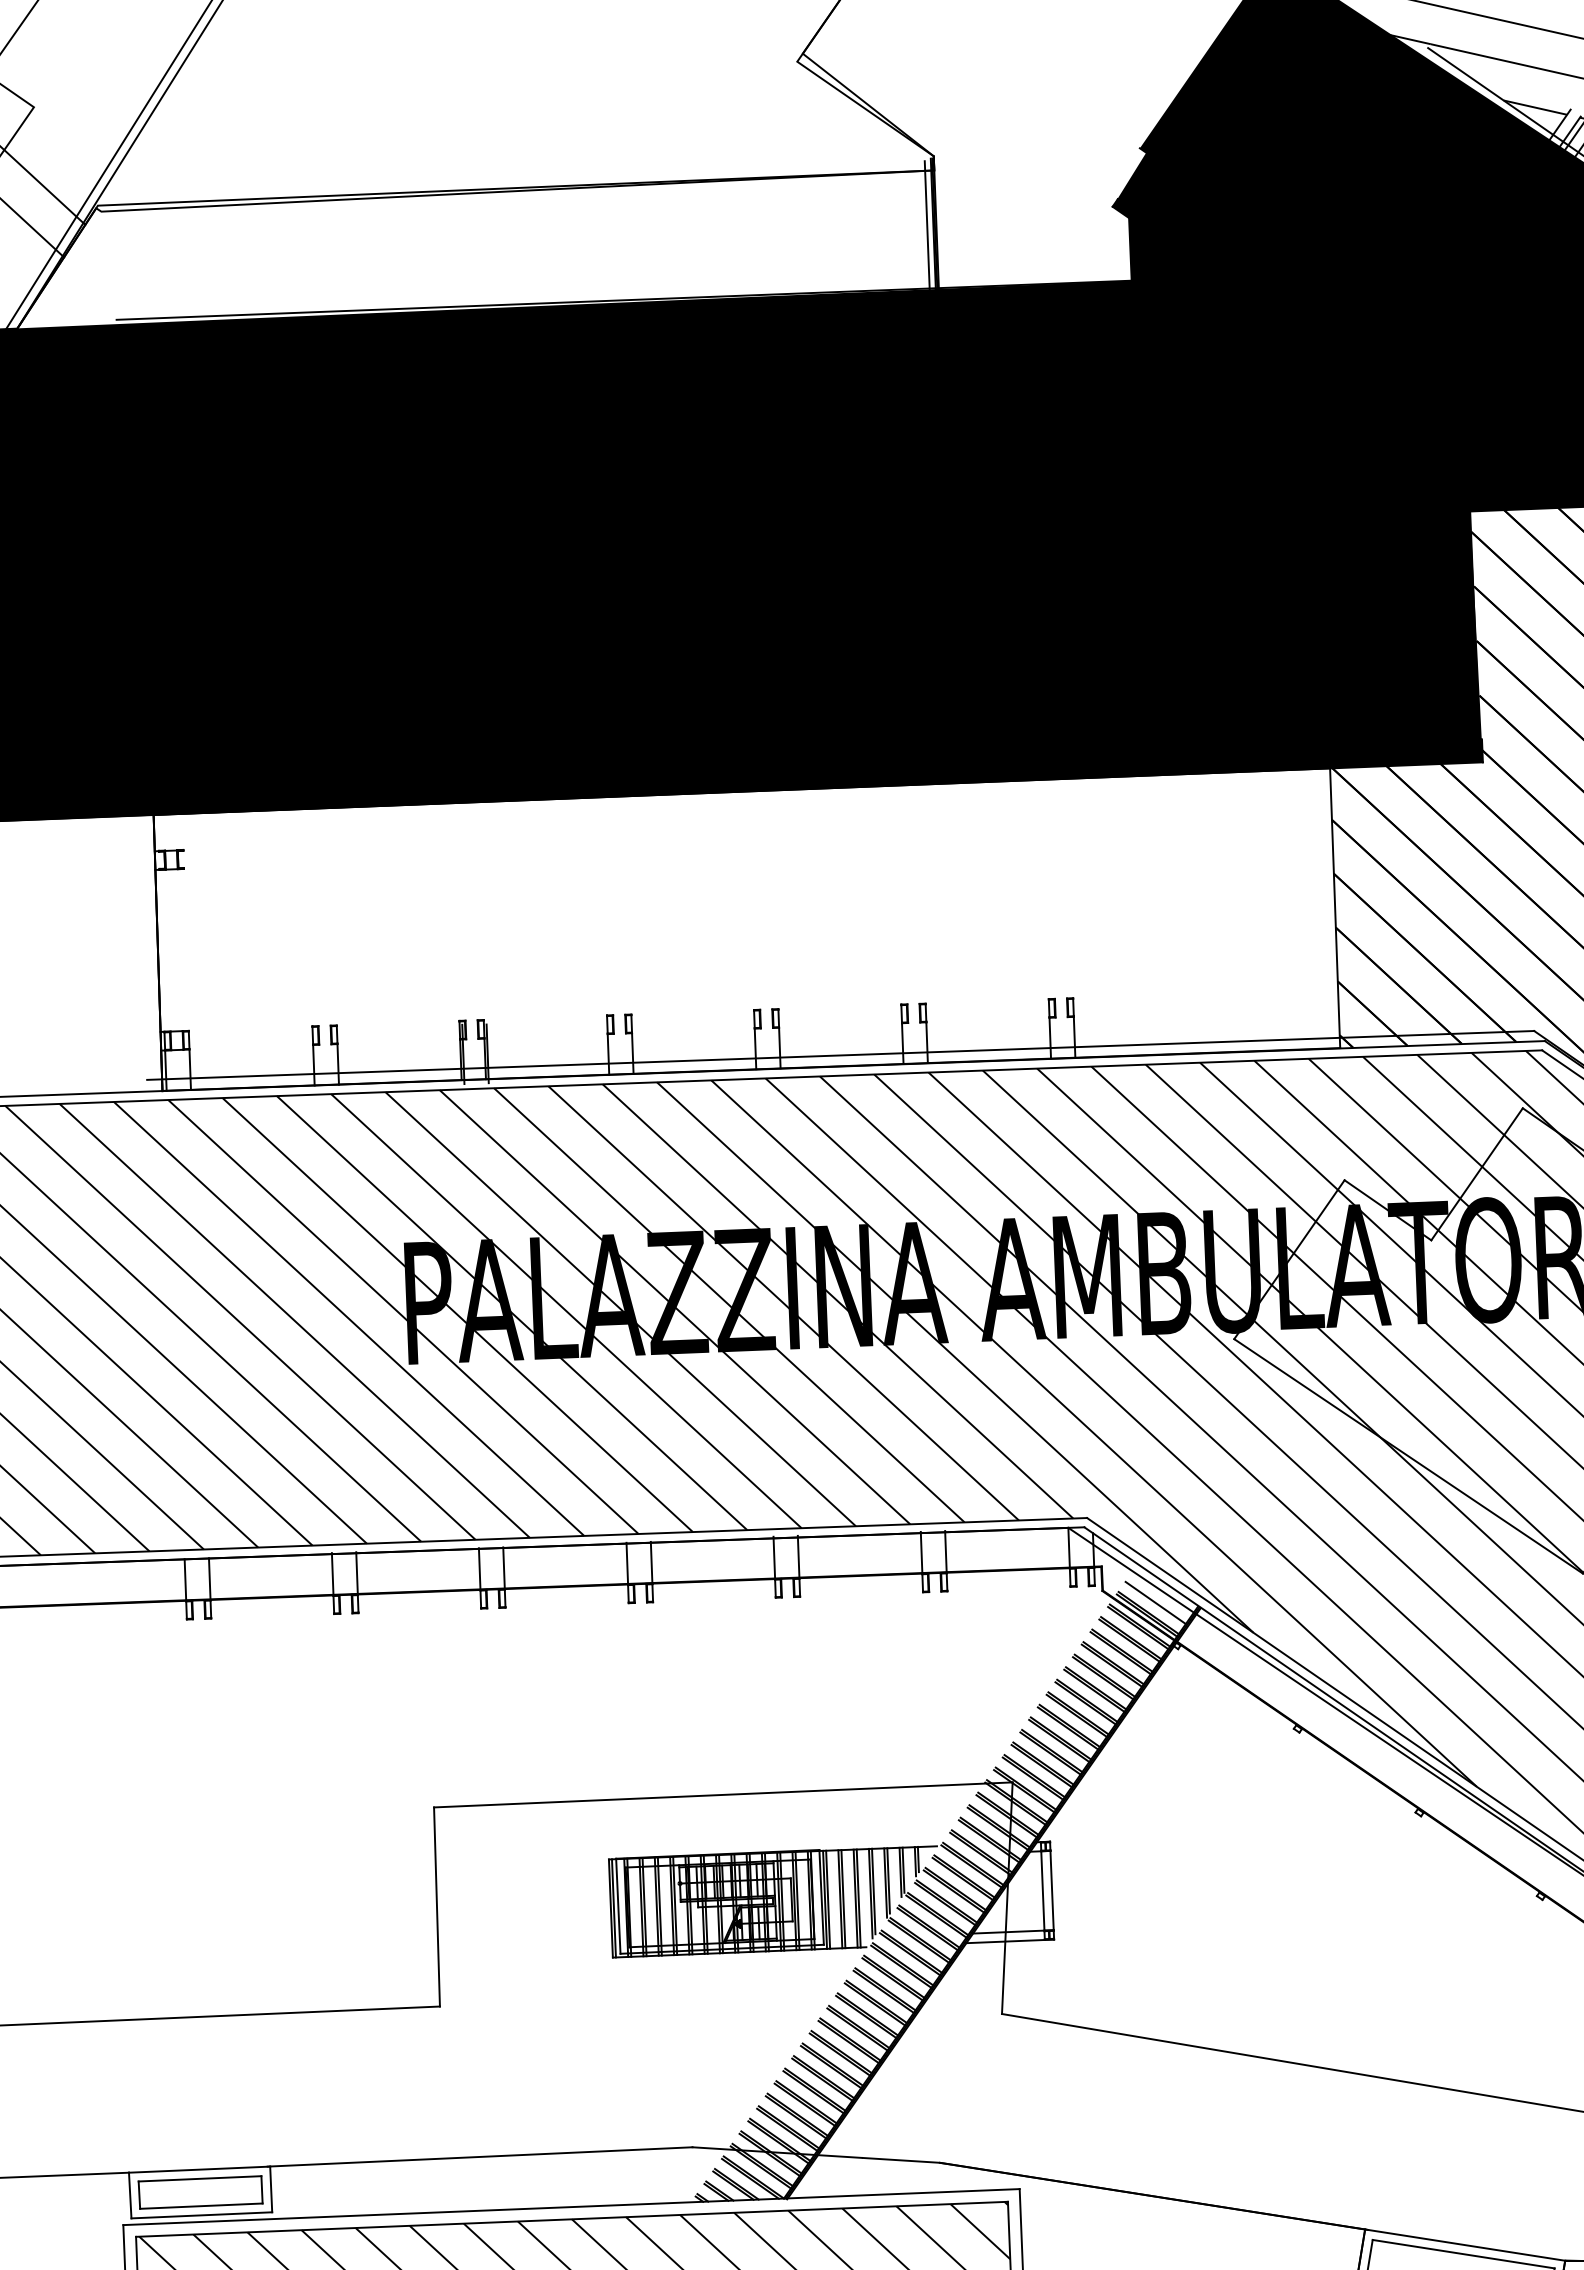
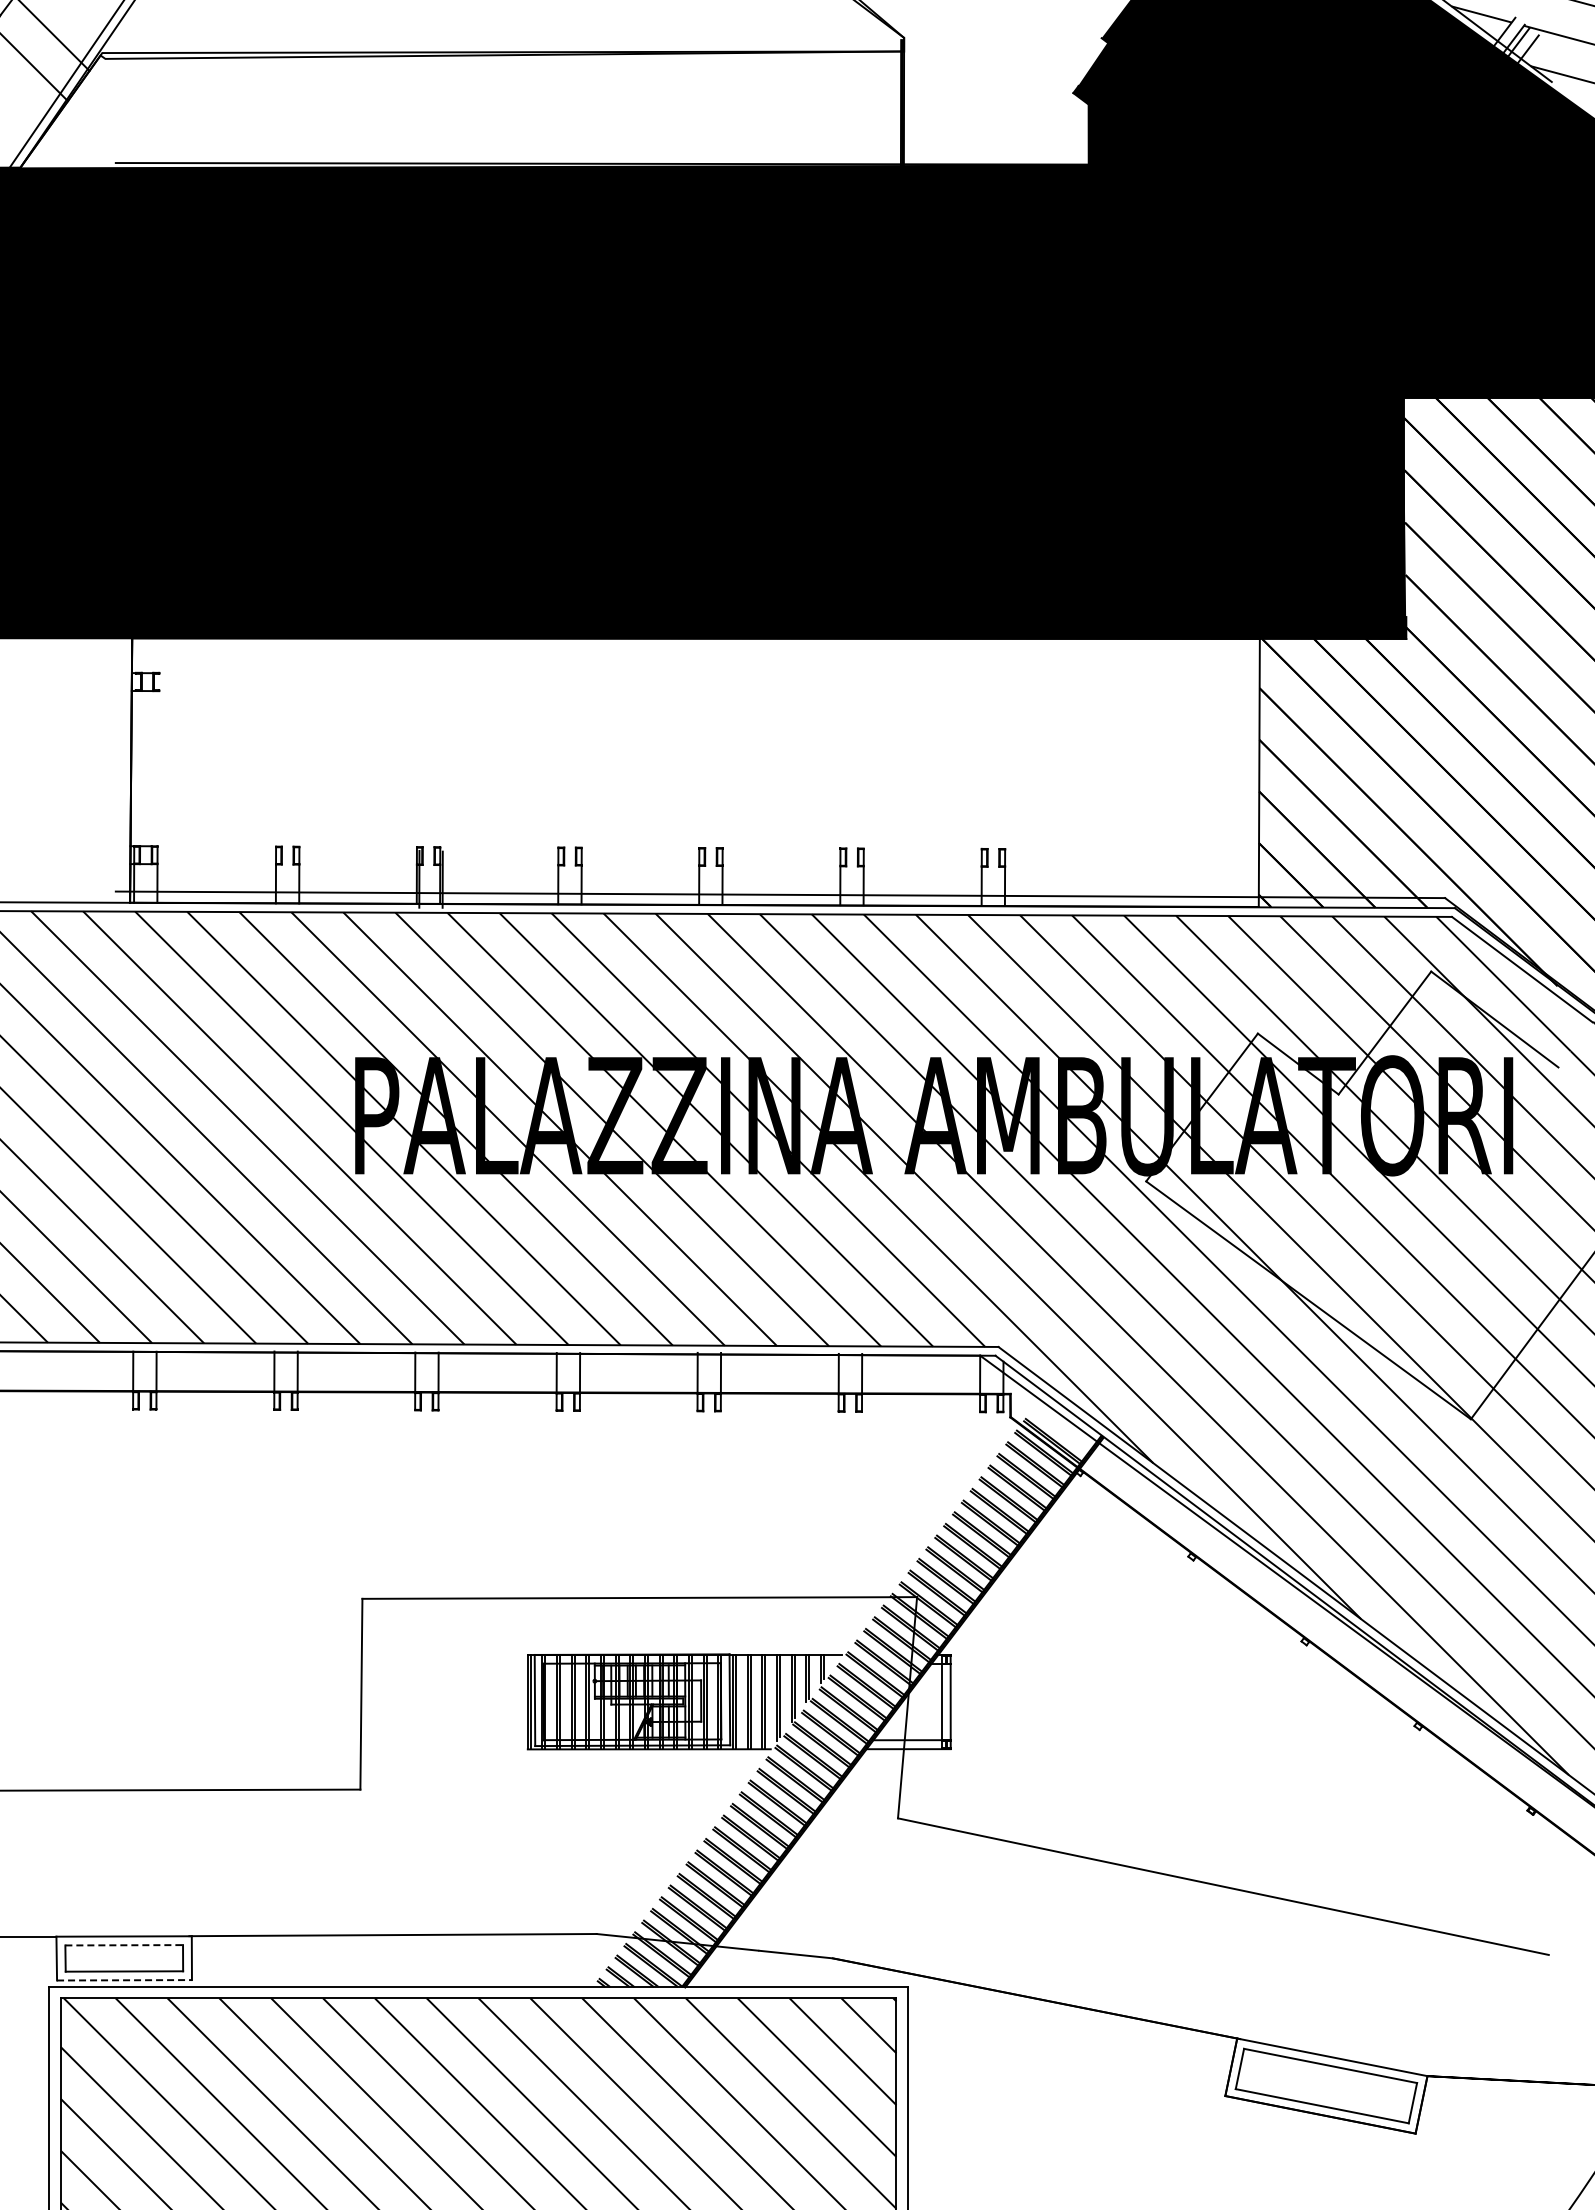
line: (927, 227) -> (895, 105), removed
line: (1155, 1602) -> (1060, 1430), removed
line: (200, 2179) -> (124, 1945), solid -> dashed
line: (202, 2215) -> (125, 1980), solid -> dashed

